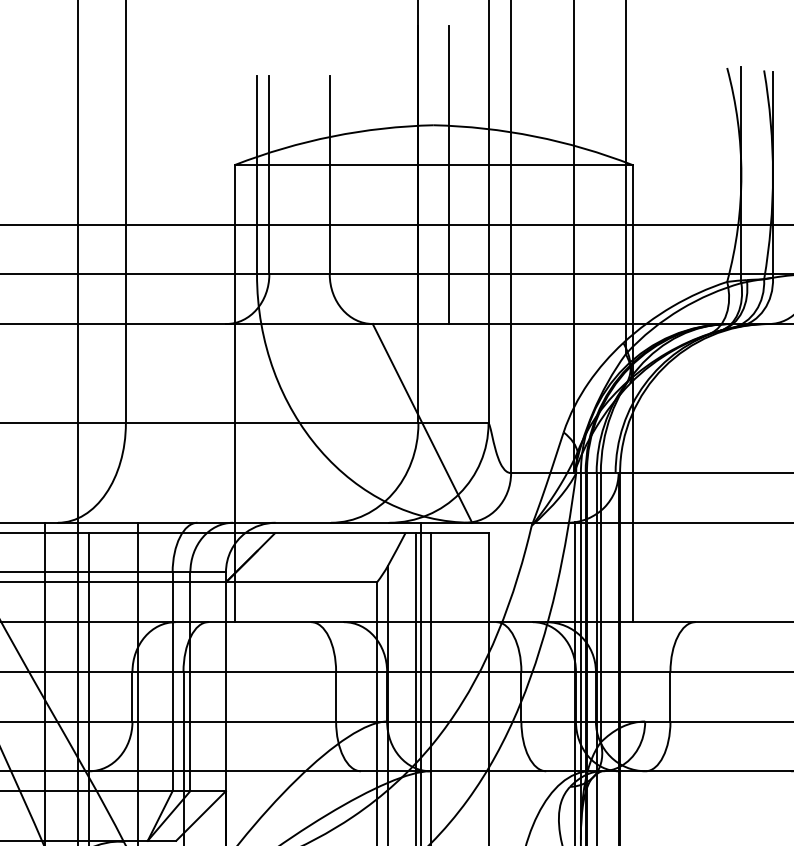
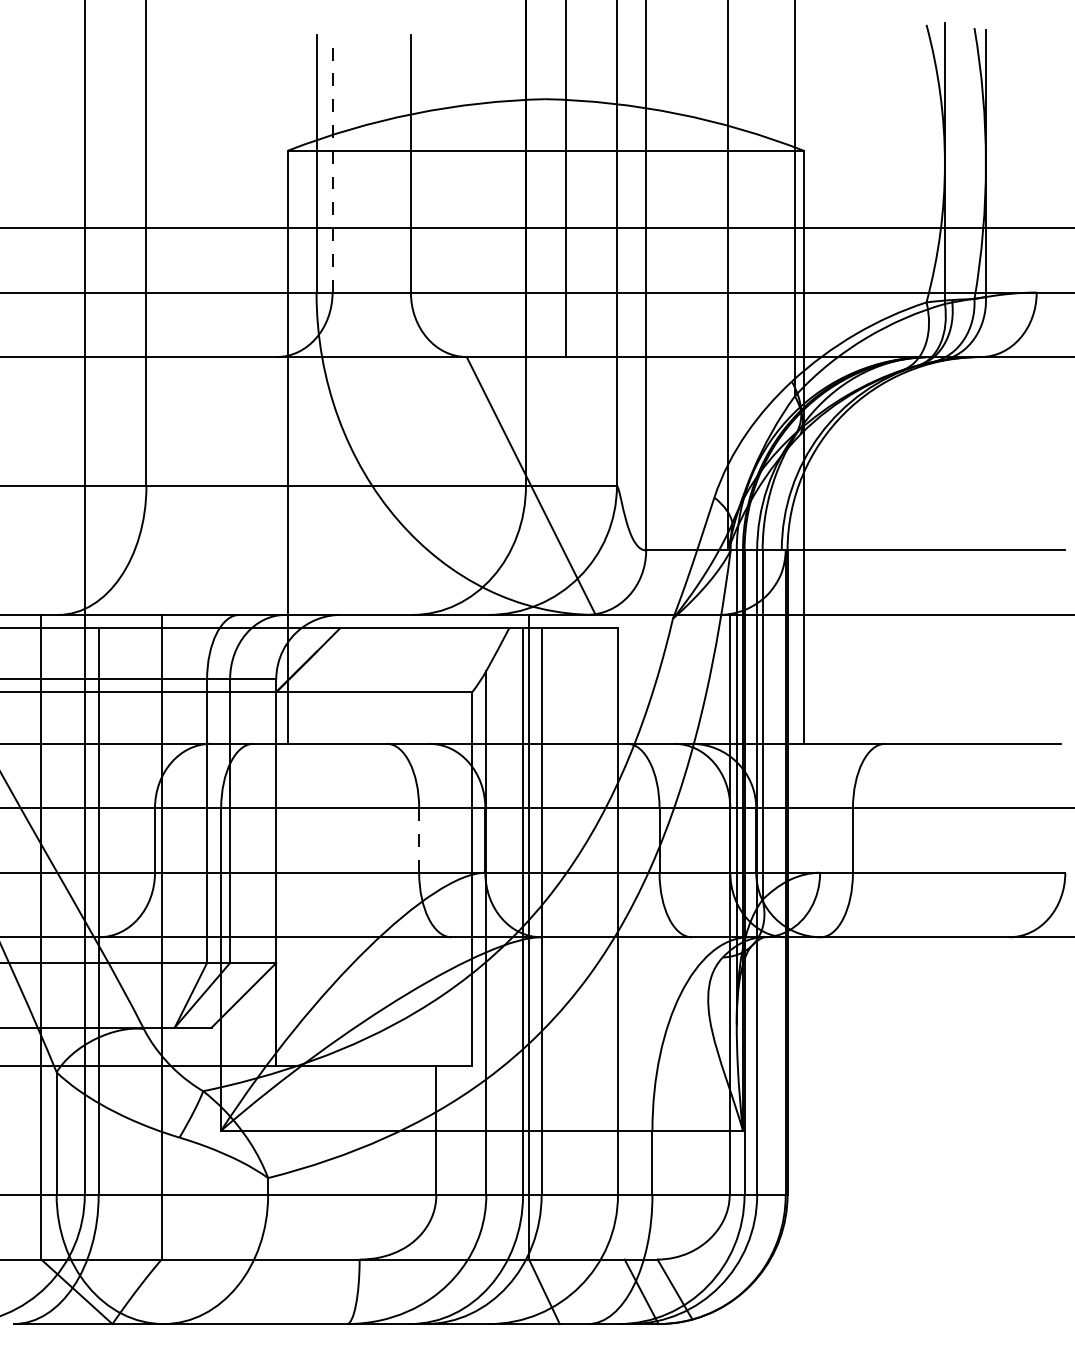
line: (269, 174) -> (332, 163), solid -> dashed
line: (336, 696) -> (419, 840), solid -> dashed

